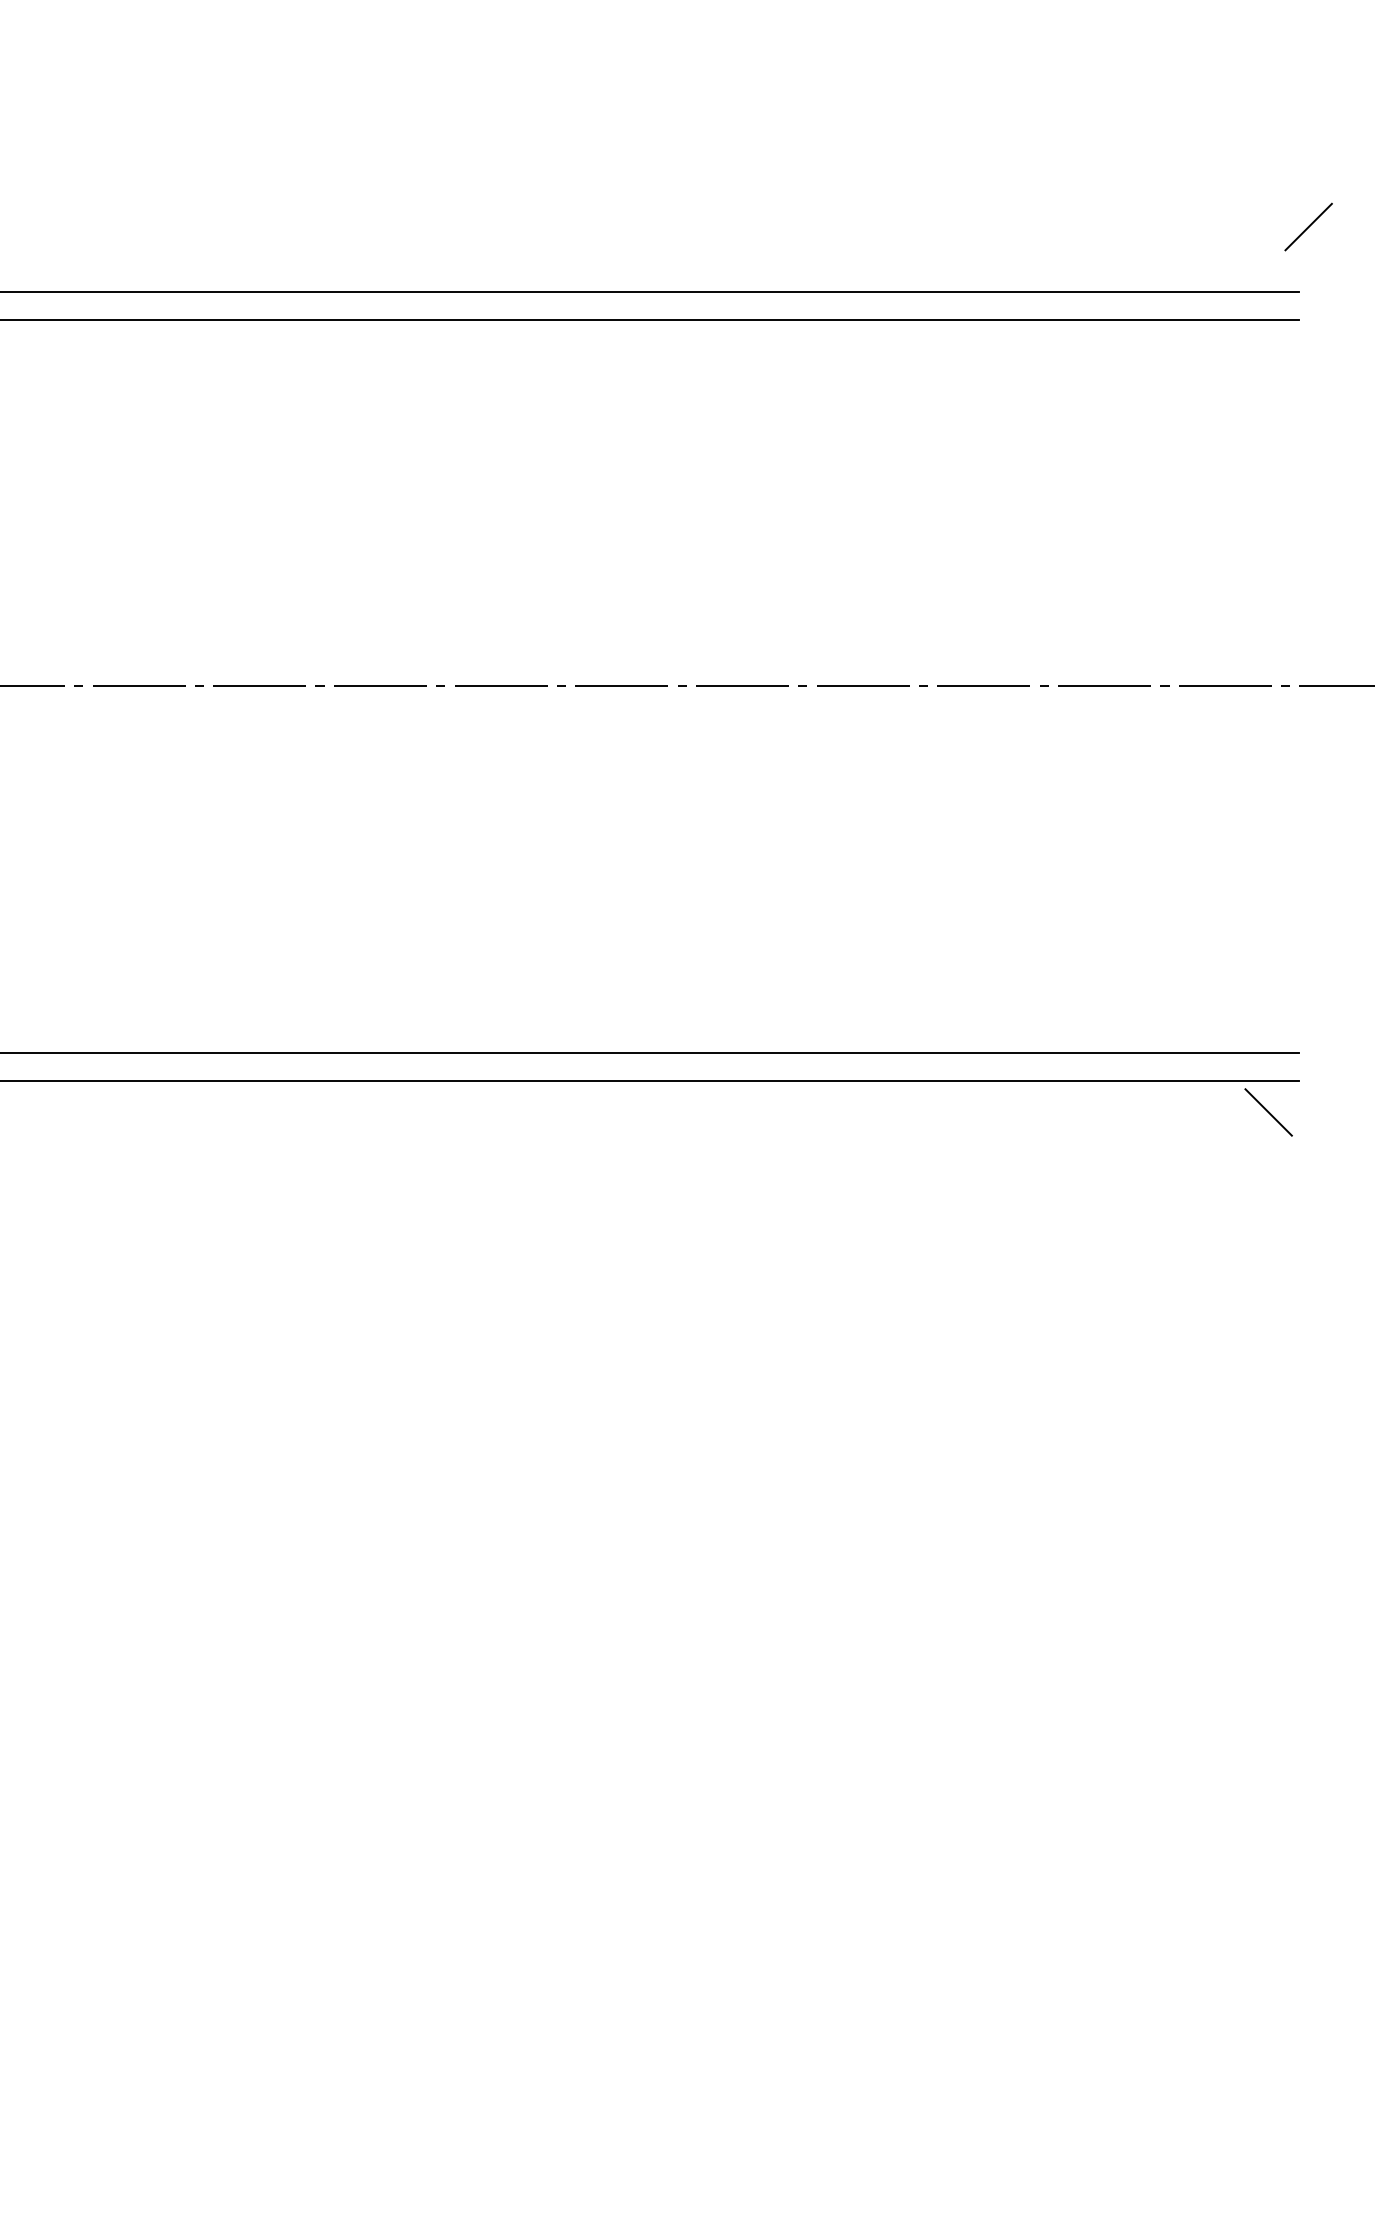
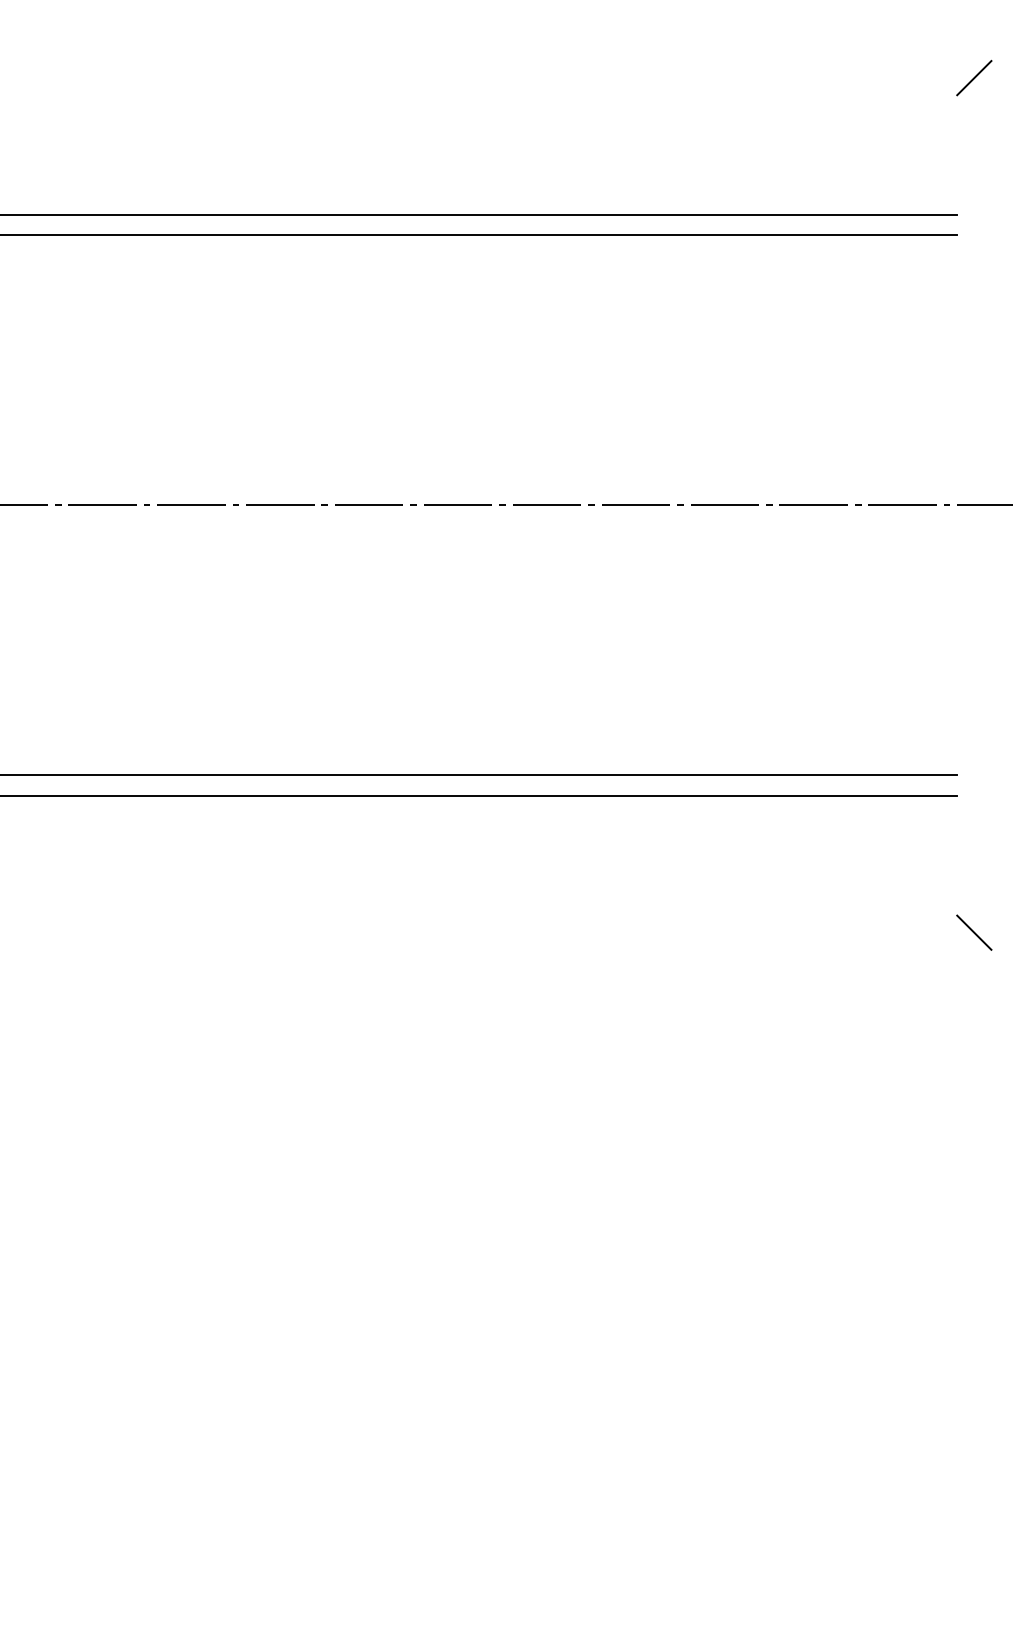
line: (1308, 226) -> (974, 77), moved
line: (1268, 1112) -> (974, 932), moved

